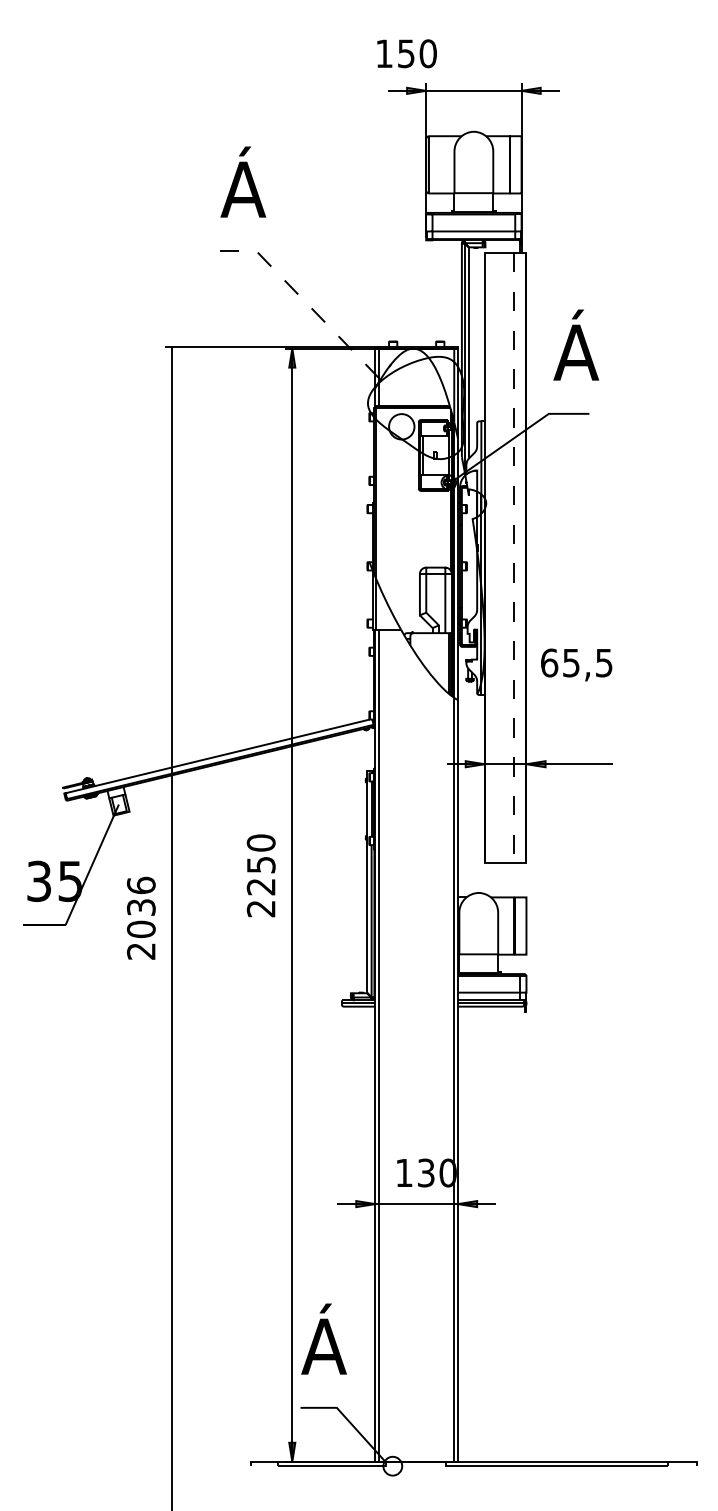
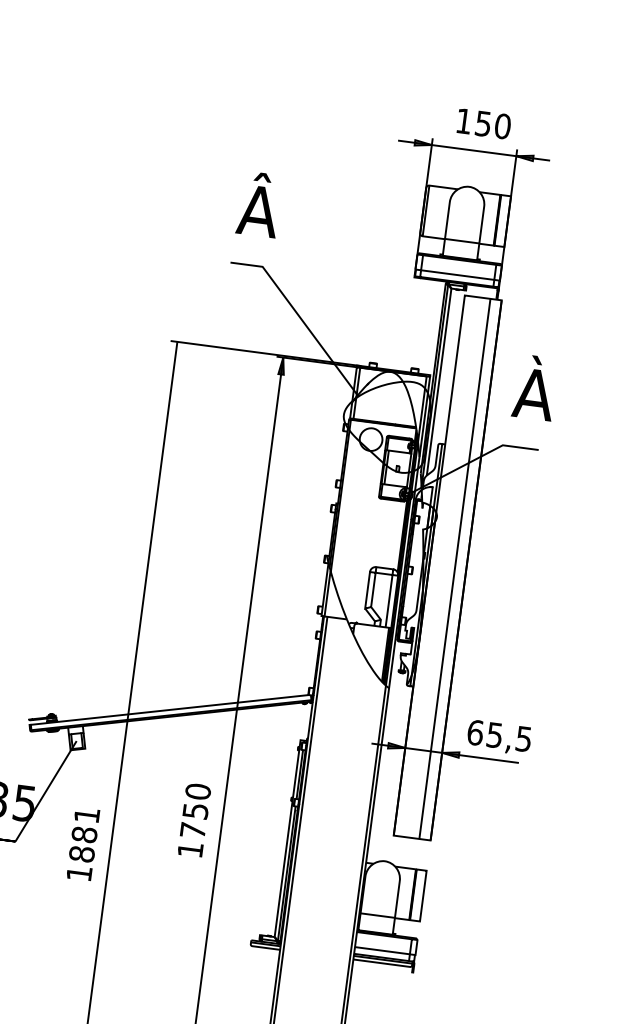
text: (406, 53) -> (483, 123), moved
text: (243, 151) -> (263, 177), Á -> Â
line: (305, 302) -> (300, 318), dashed -> solid
text: (575, 314) -> (537, 360), Á -> À
line: (513, 558) -> (454, 569), dashed -> solid
text: (576, 664) -> (499, 737), moved
text: (260, 897) -> (191, 839), 2250 -> 1750
text: (141, 917) -> (83, 843), 2036 -> 1881

